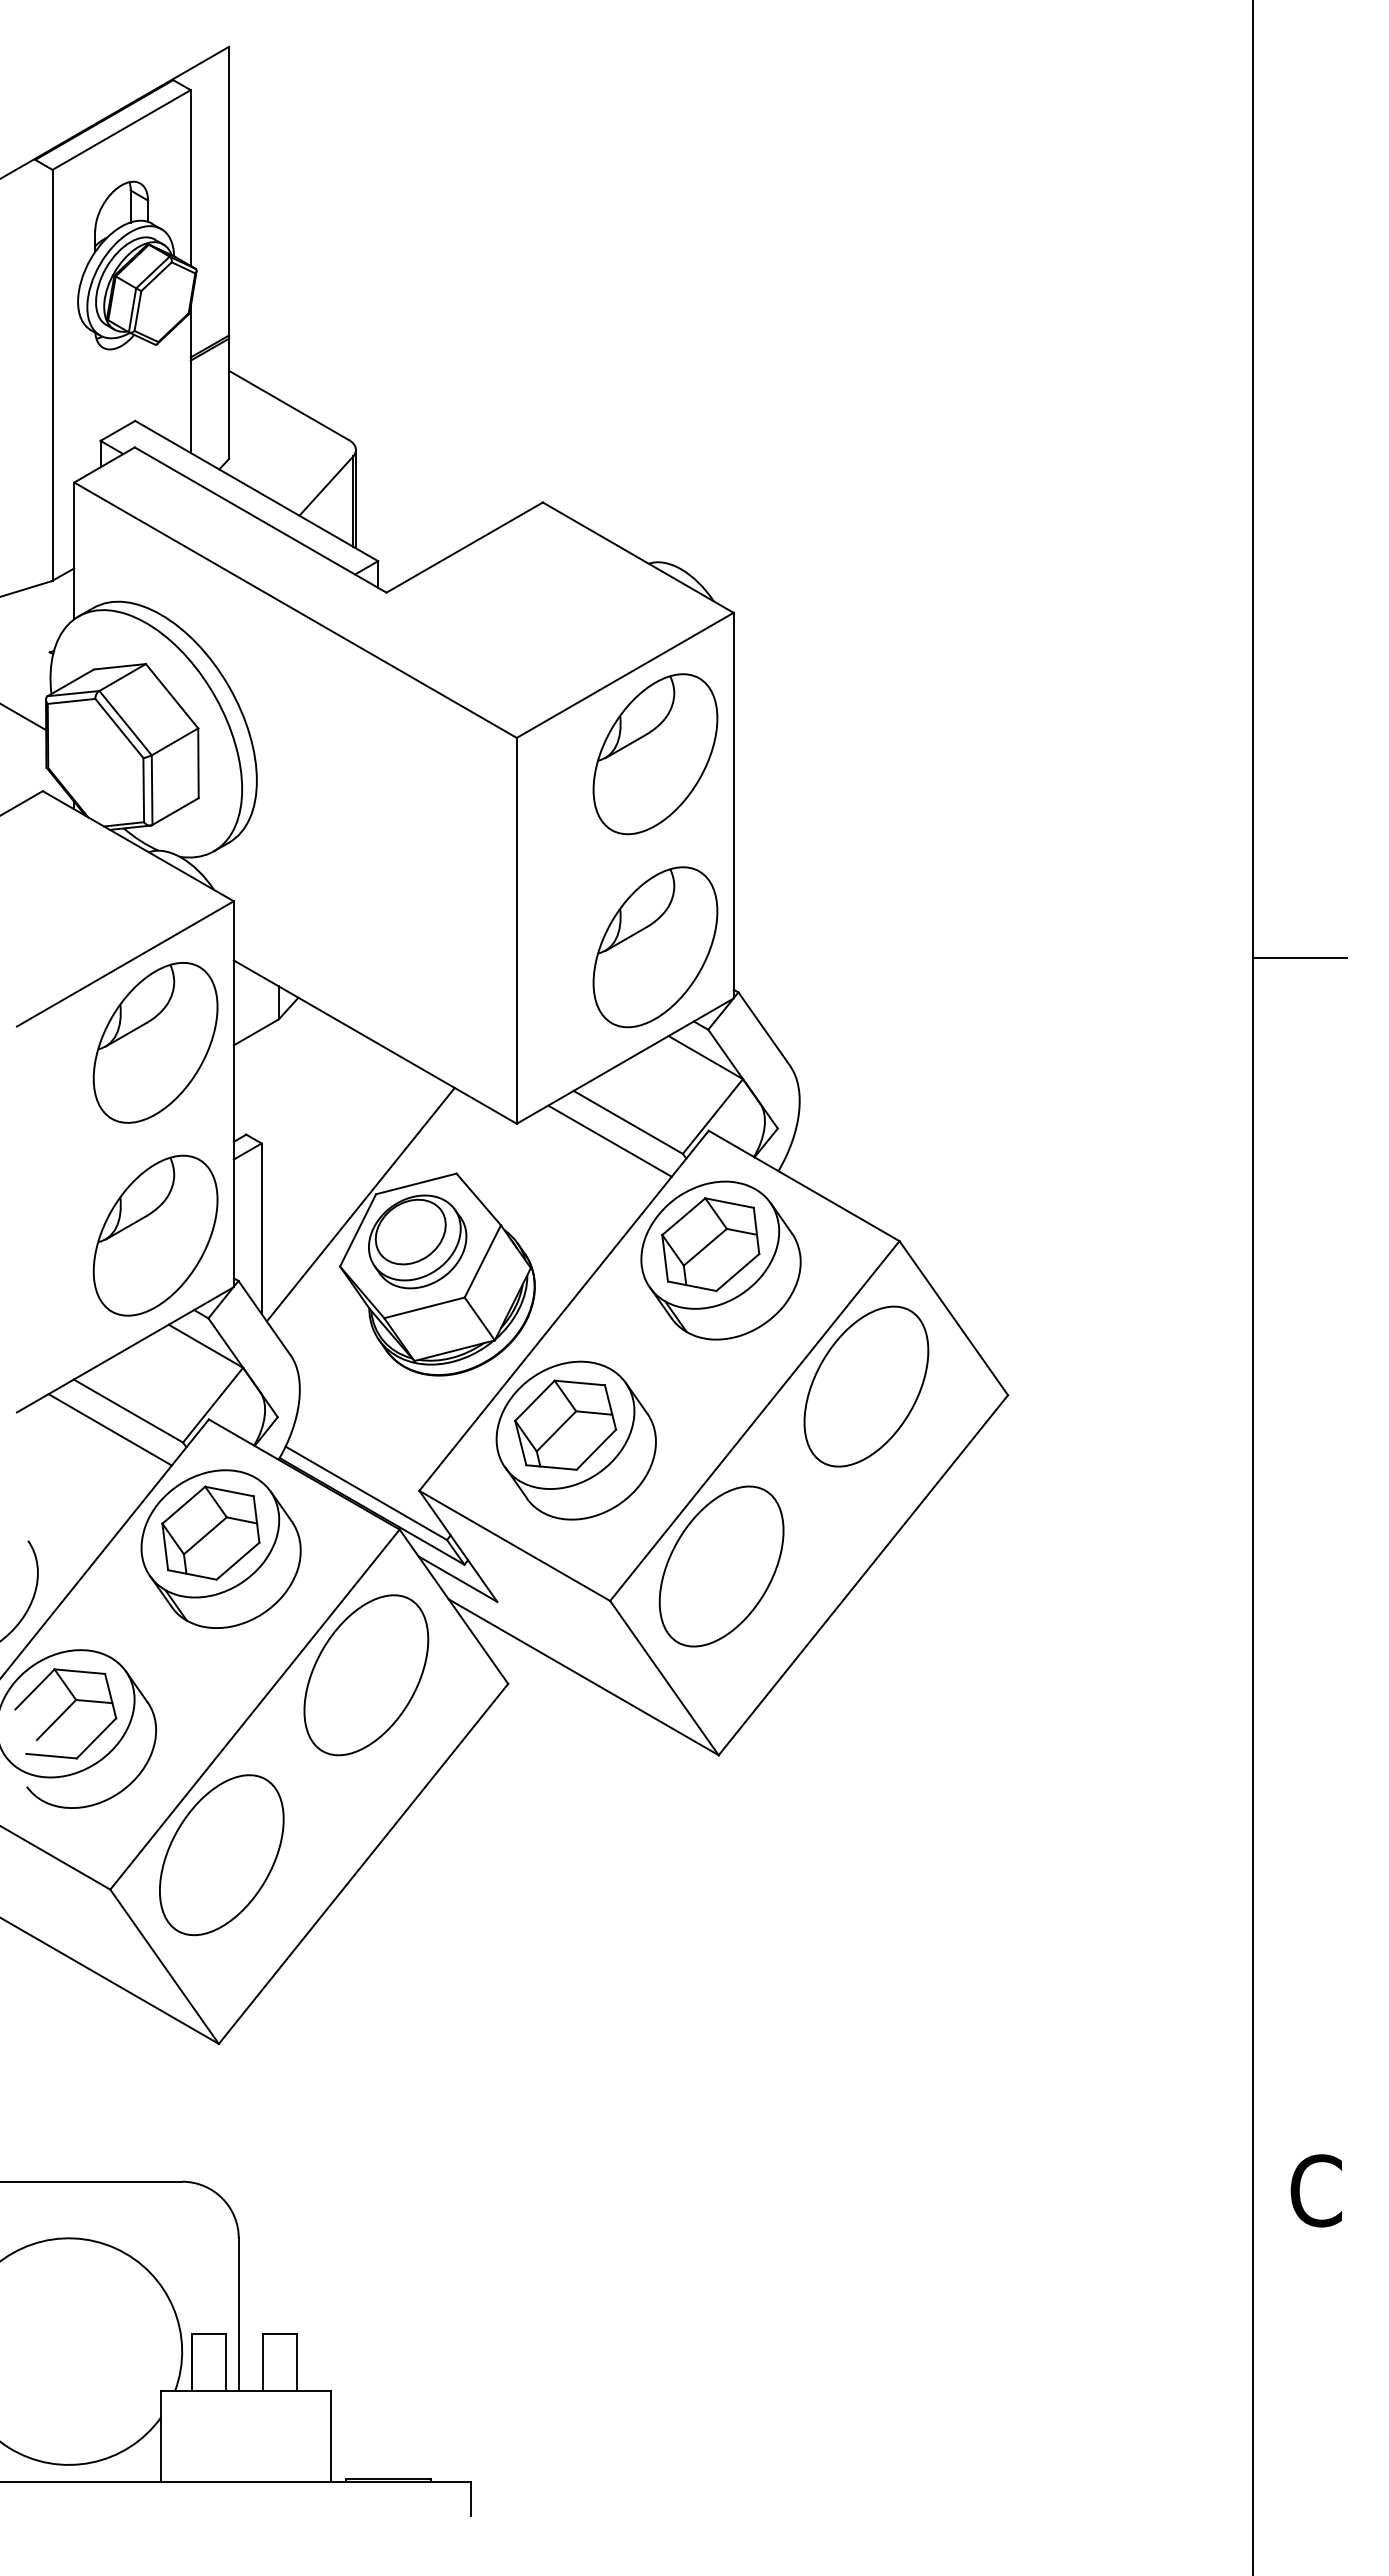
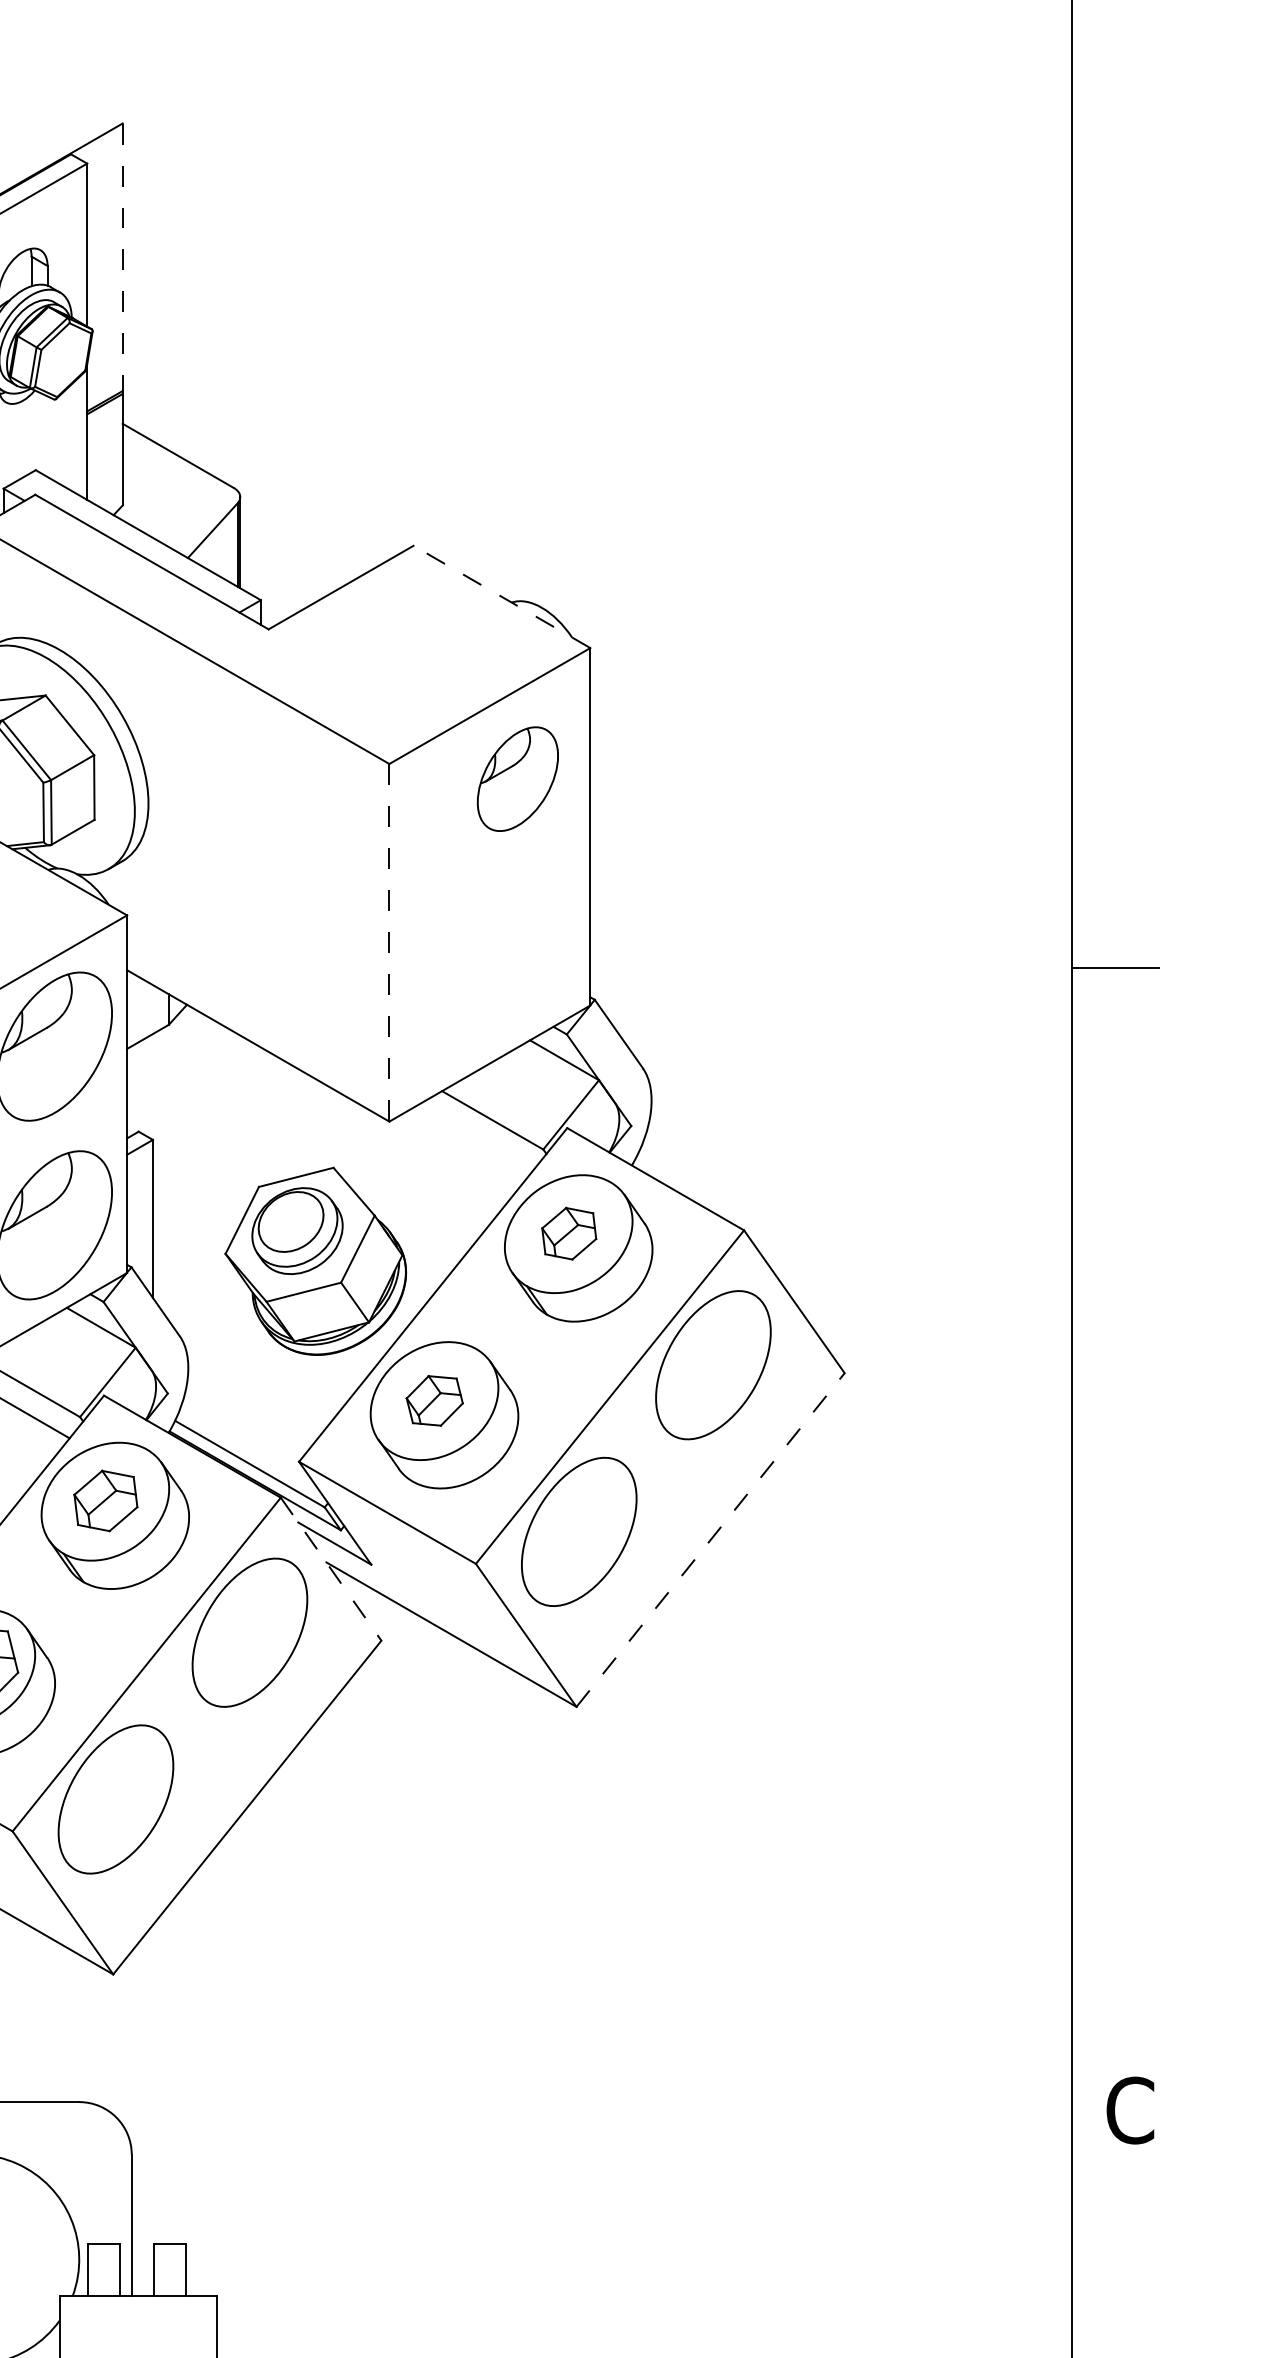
line: (229, 191) -> (123, 257), solid -> dashed
line: (637, 557) -> (501, 596), solid -> dashed
part: (655, 754) -> (517, 779), size x0.7
line: (516, 930) -> (389, 942), solid -> dashed
part: (655, 947) -> (517, 958), removed
line: (609, 1140) -> (475, 1137), removed
line: (360, 1204) -> (244, 1196), removed
part: (710, 1244) -> (568, 1233), size x0.6
part: (565, 1424) -> (434, 1400), size x0.6
part: (210, 1532) -> (105, 1500), size x0.7
line: (863, 1575) -> (710, 1540), solid -> dashed
line: (454, 1607) -> (331, 1569), solid -> dashed

